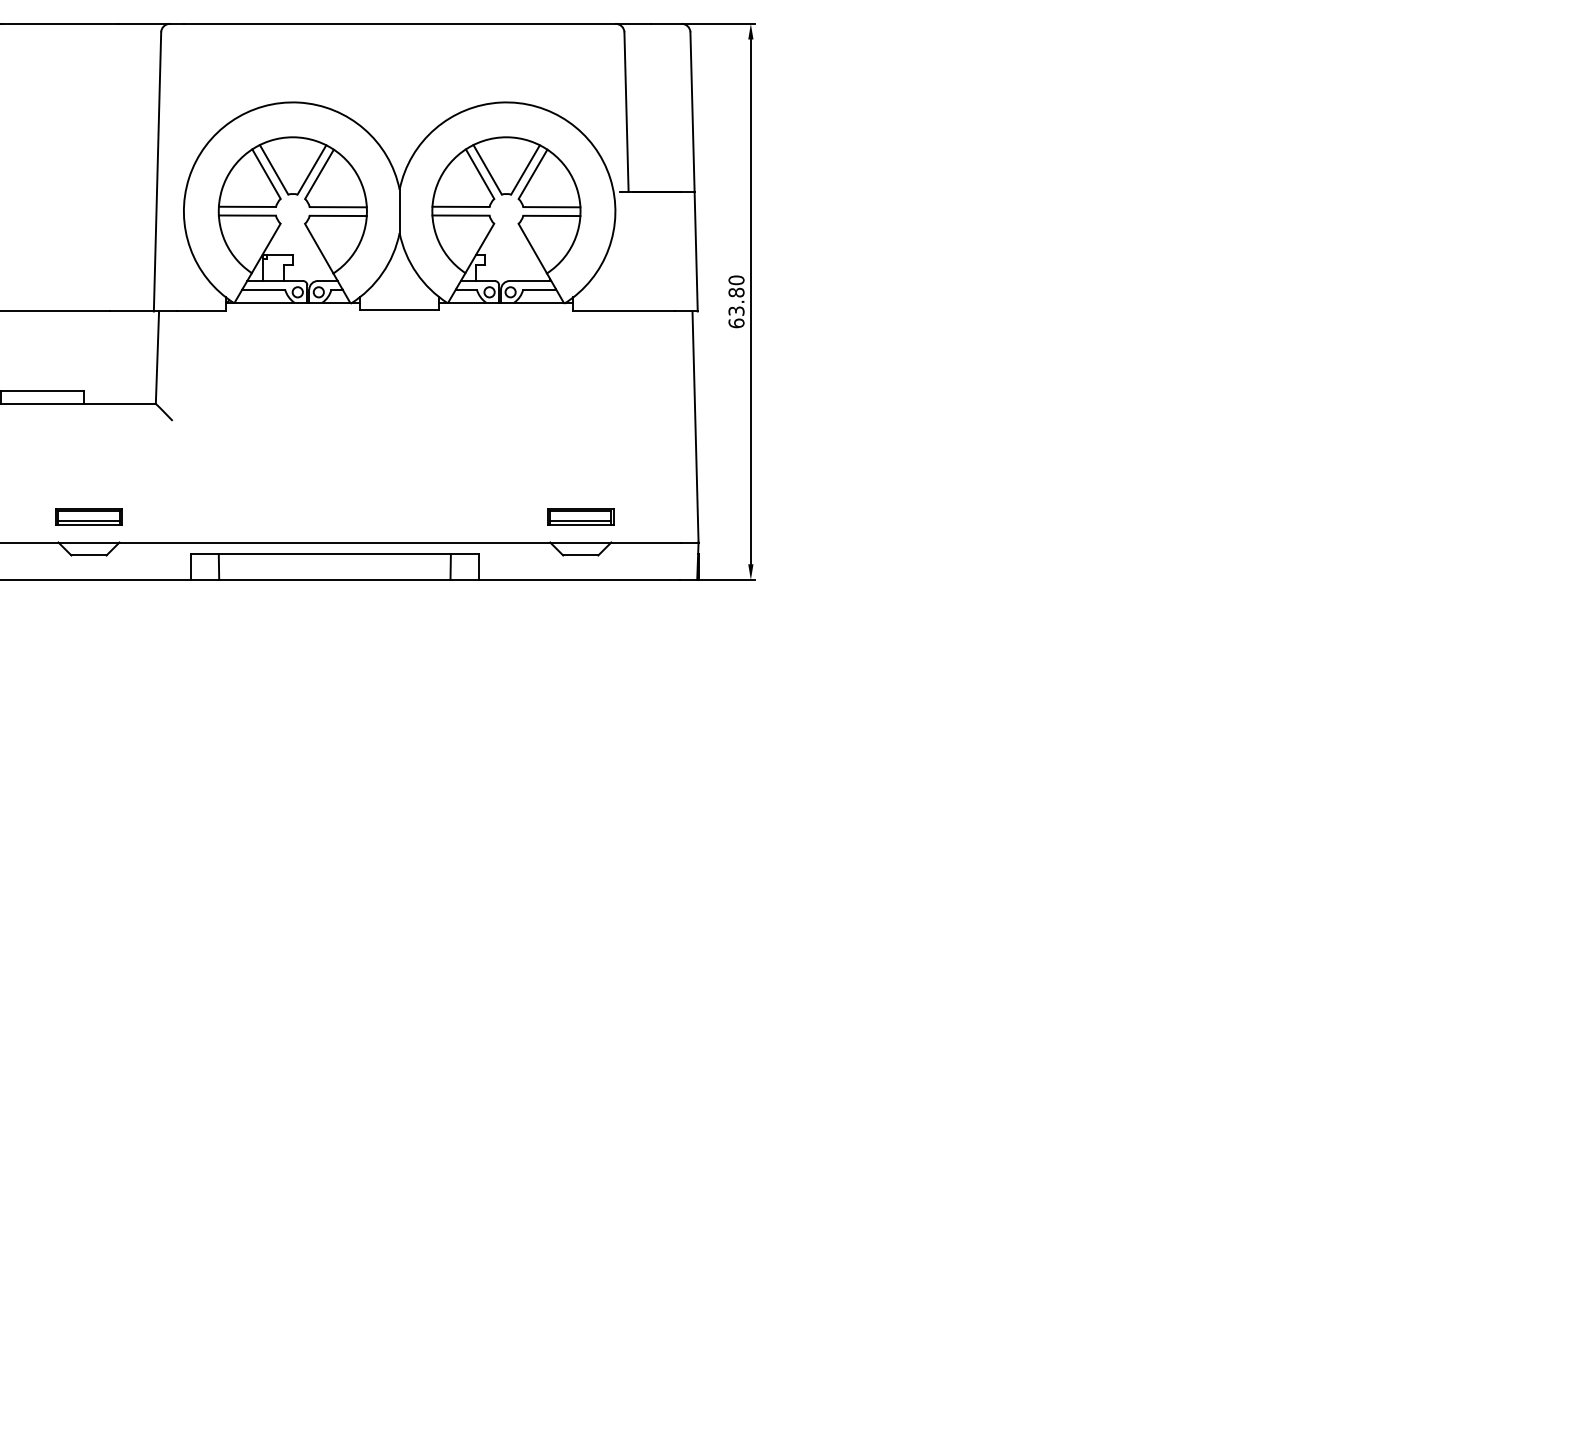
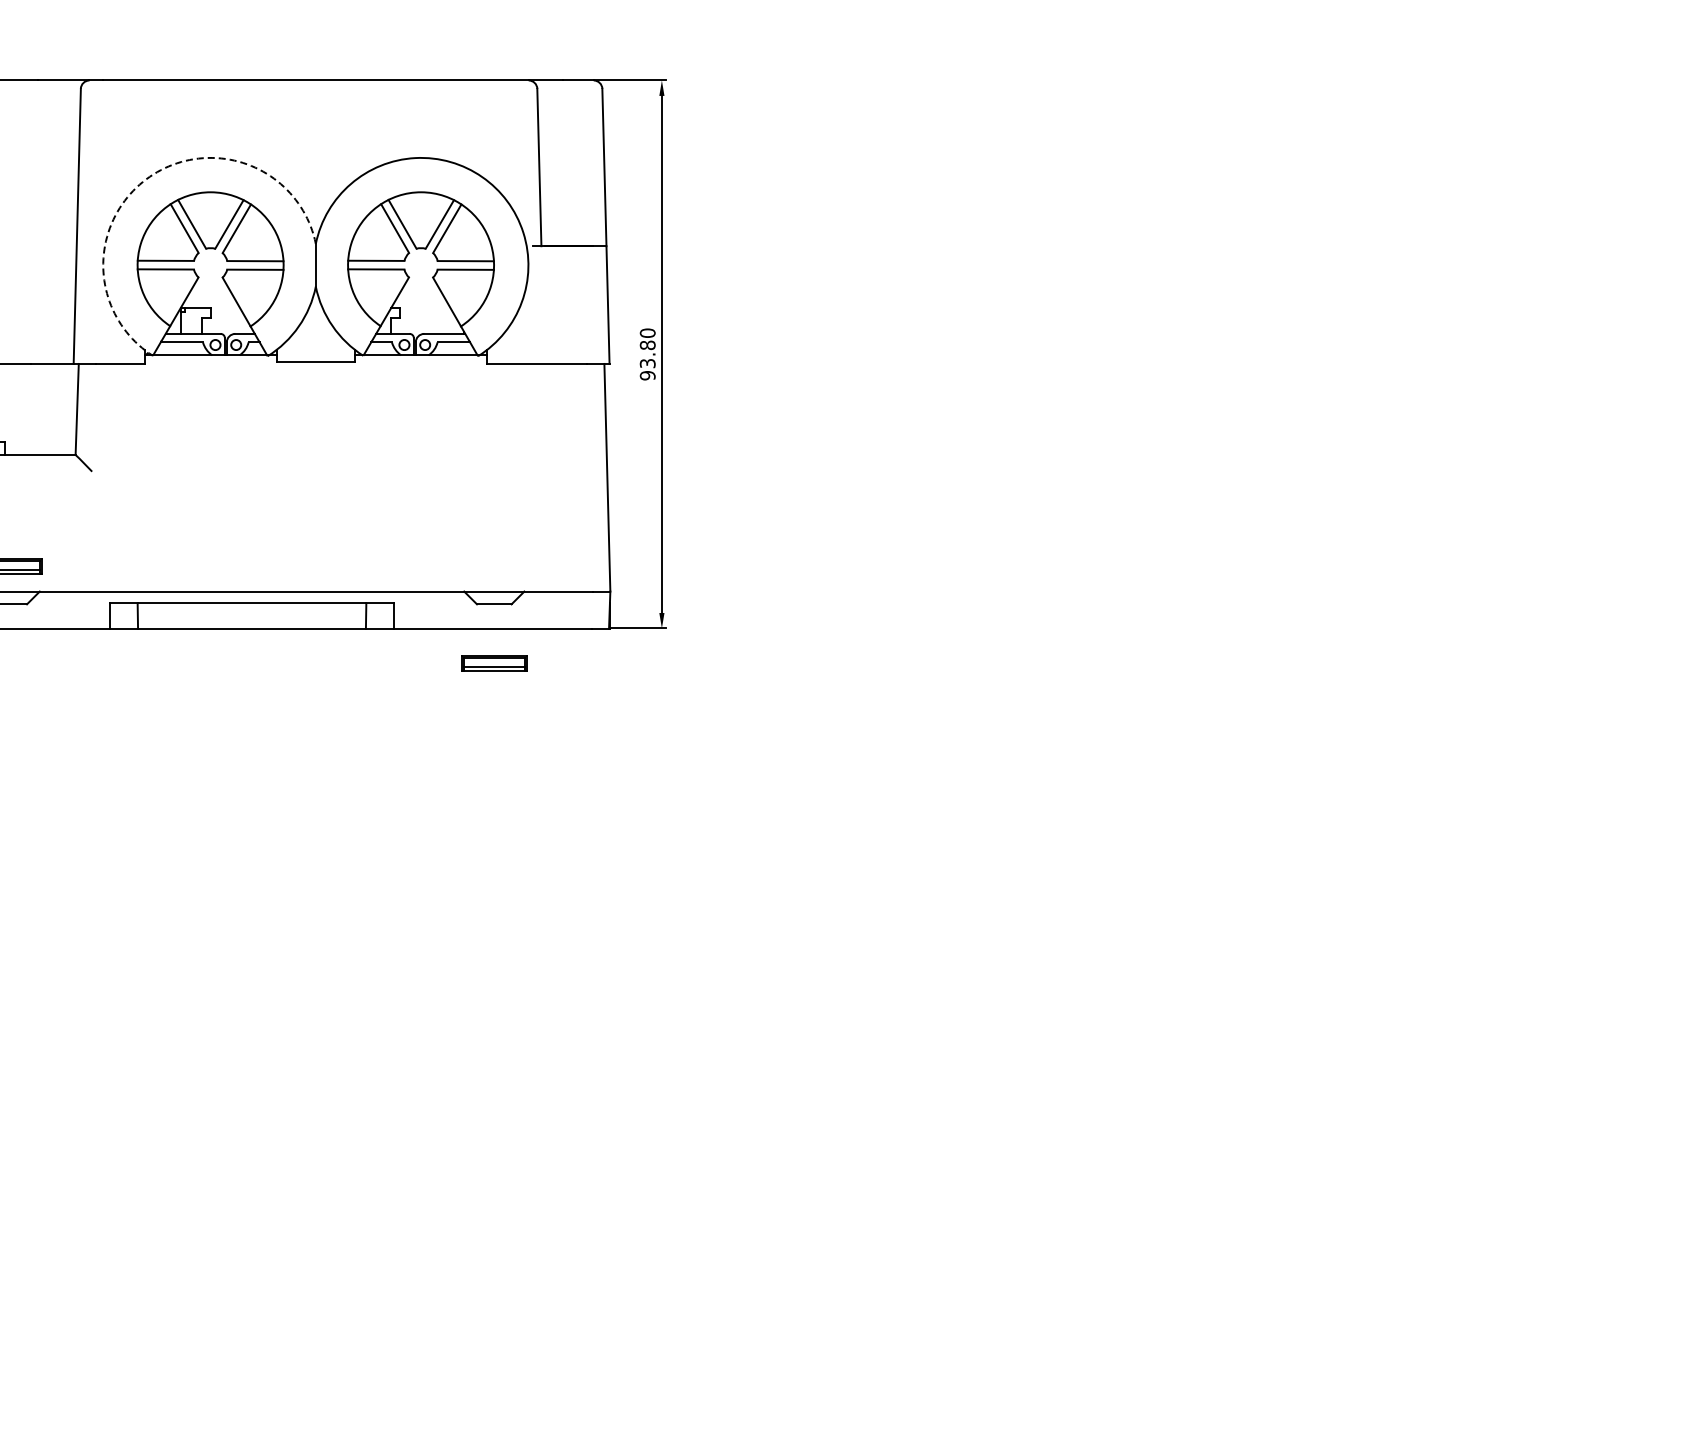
arc: (230, 121) -> (149, 176), solid -> dashed
text: (736, 323) -> (647, 375), 63.80 -> 93.80
part: (580, 517) -> (494, 663), moved

